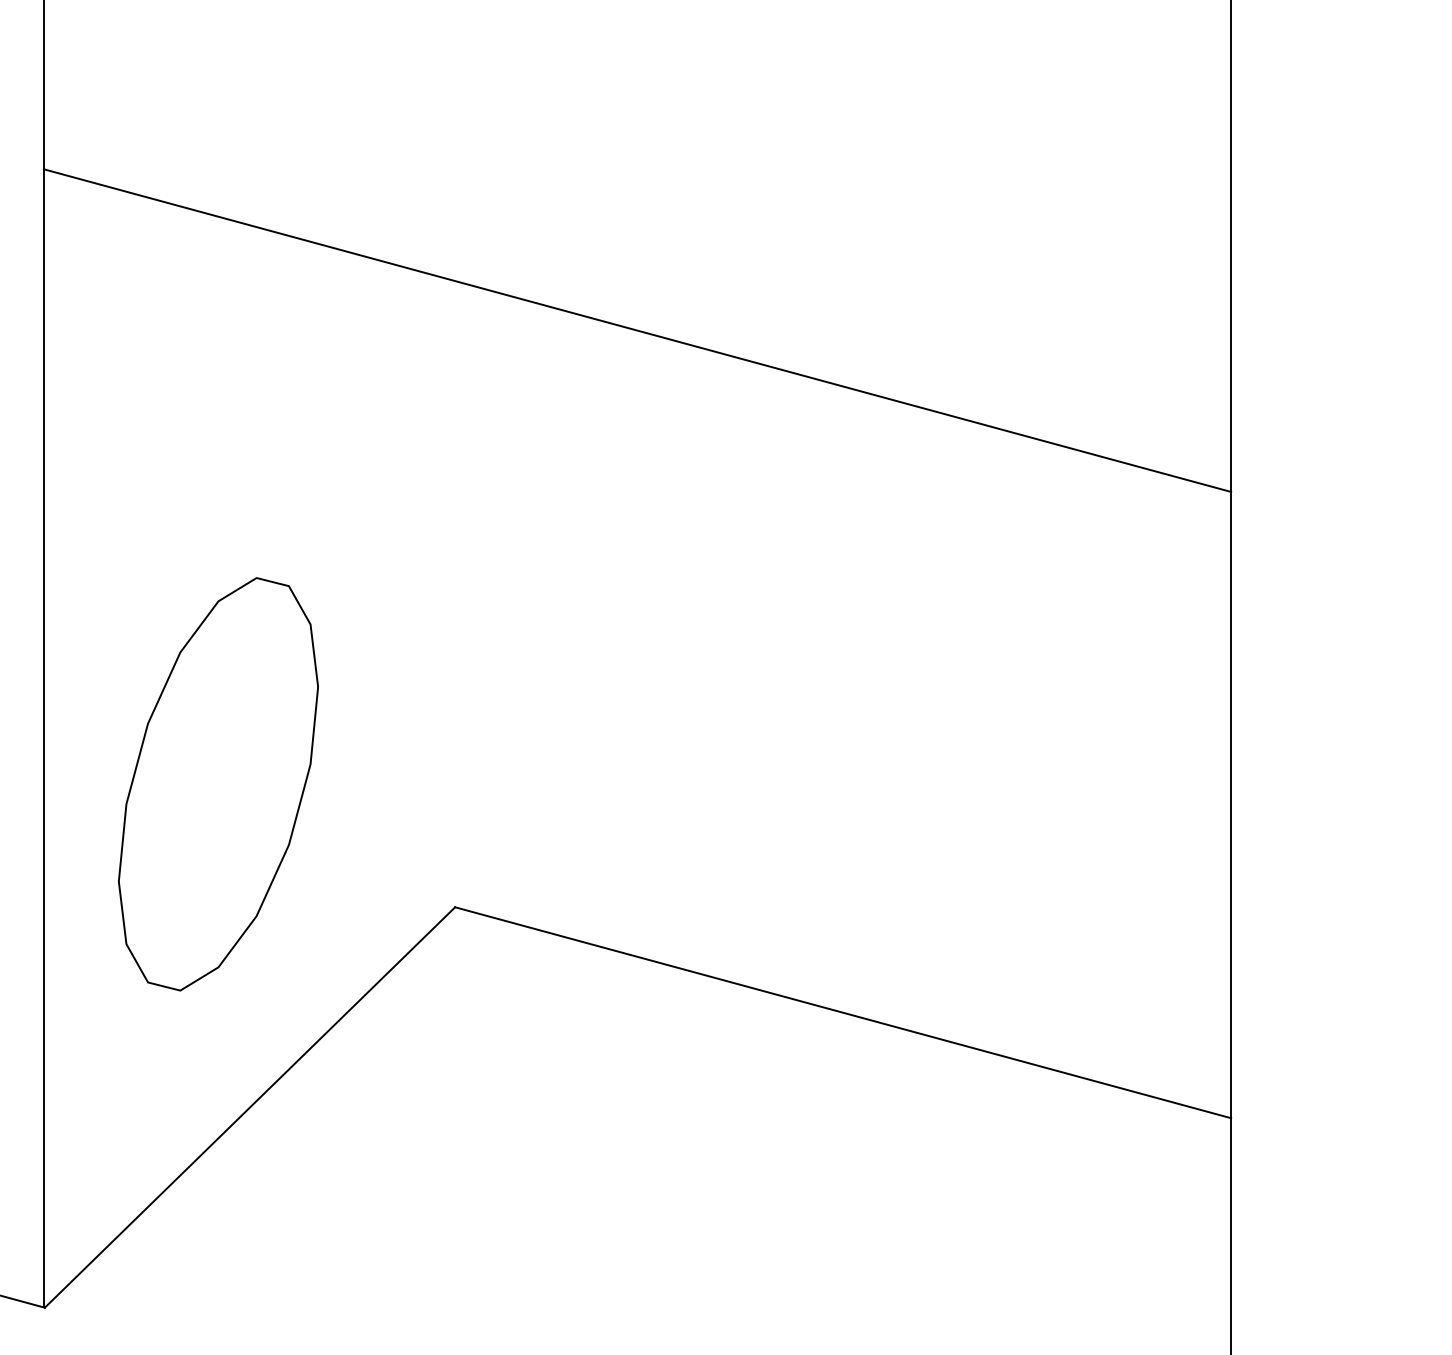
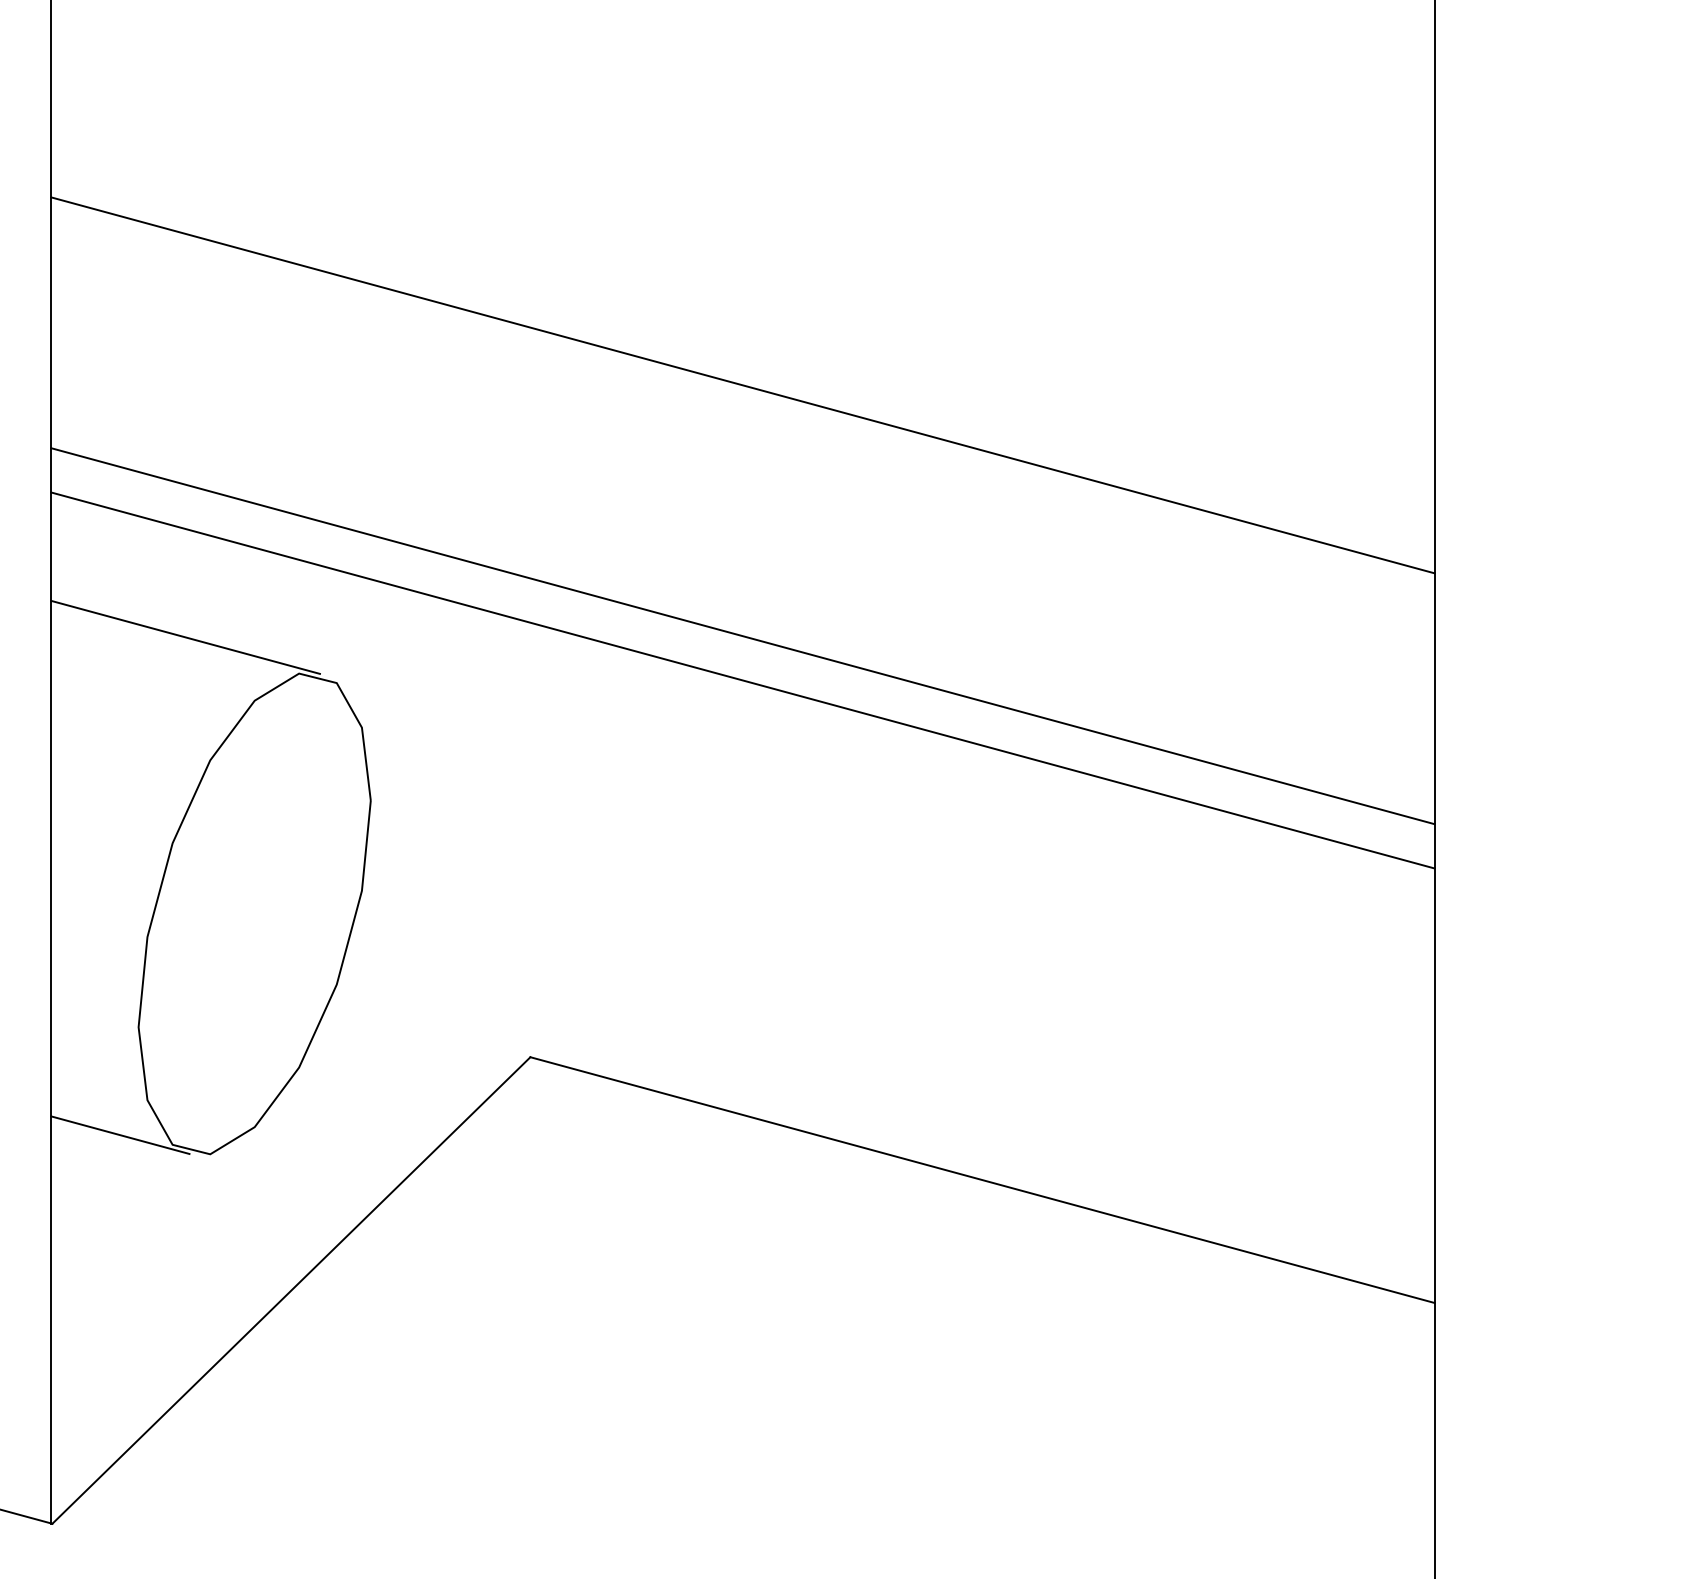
line: (159, 546) -> (185, 636), added
line: (637, 546) -> (742, 636), added
line: (637, 583) -> (742, 680), added
line: (103, 973) -> (120, 1134), added

